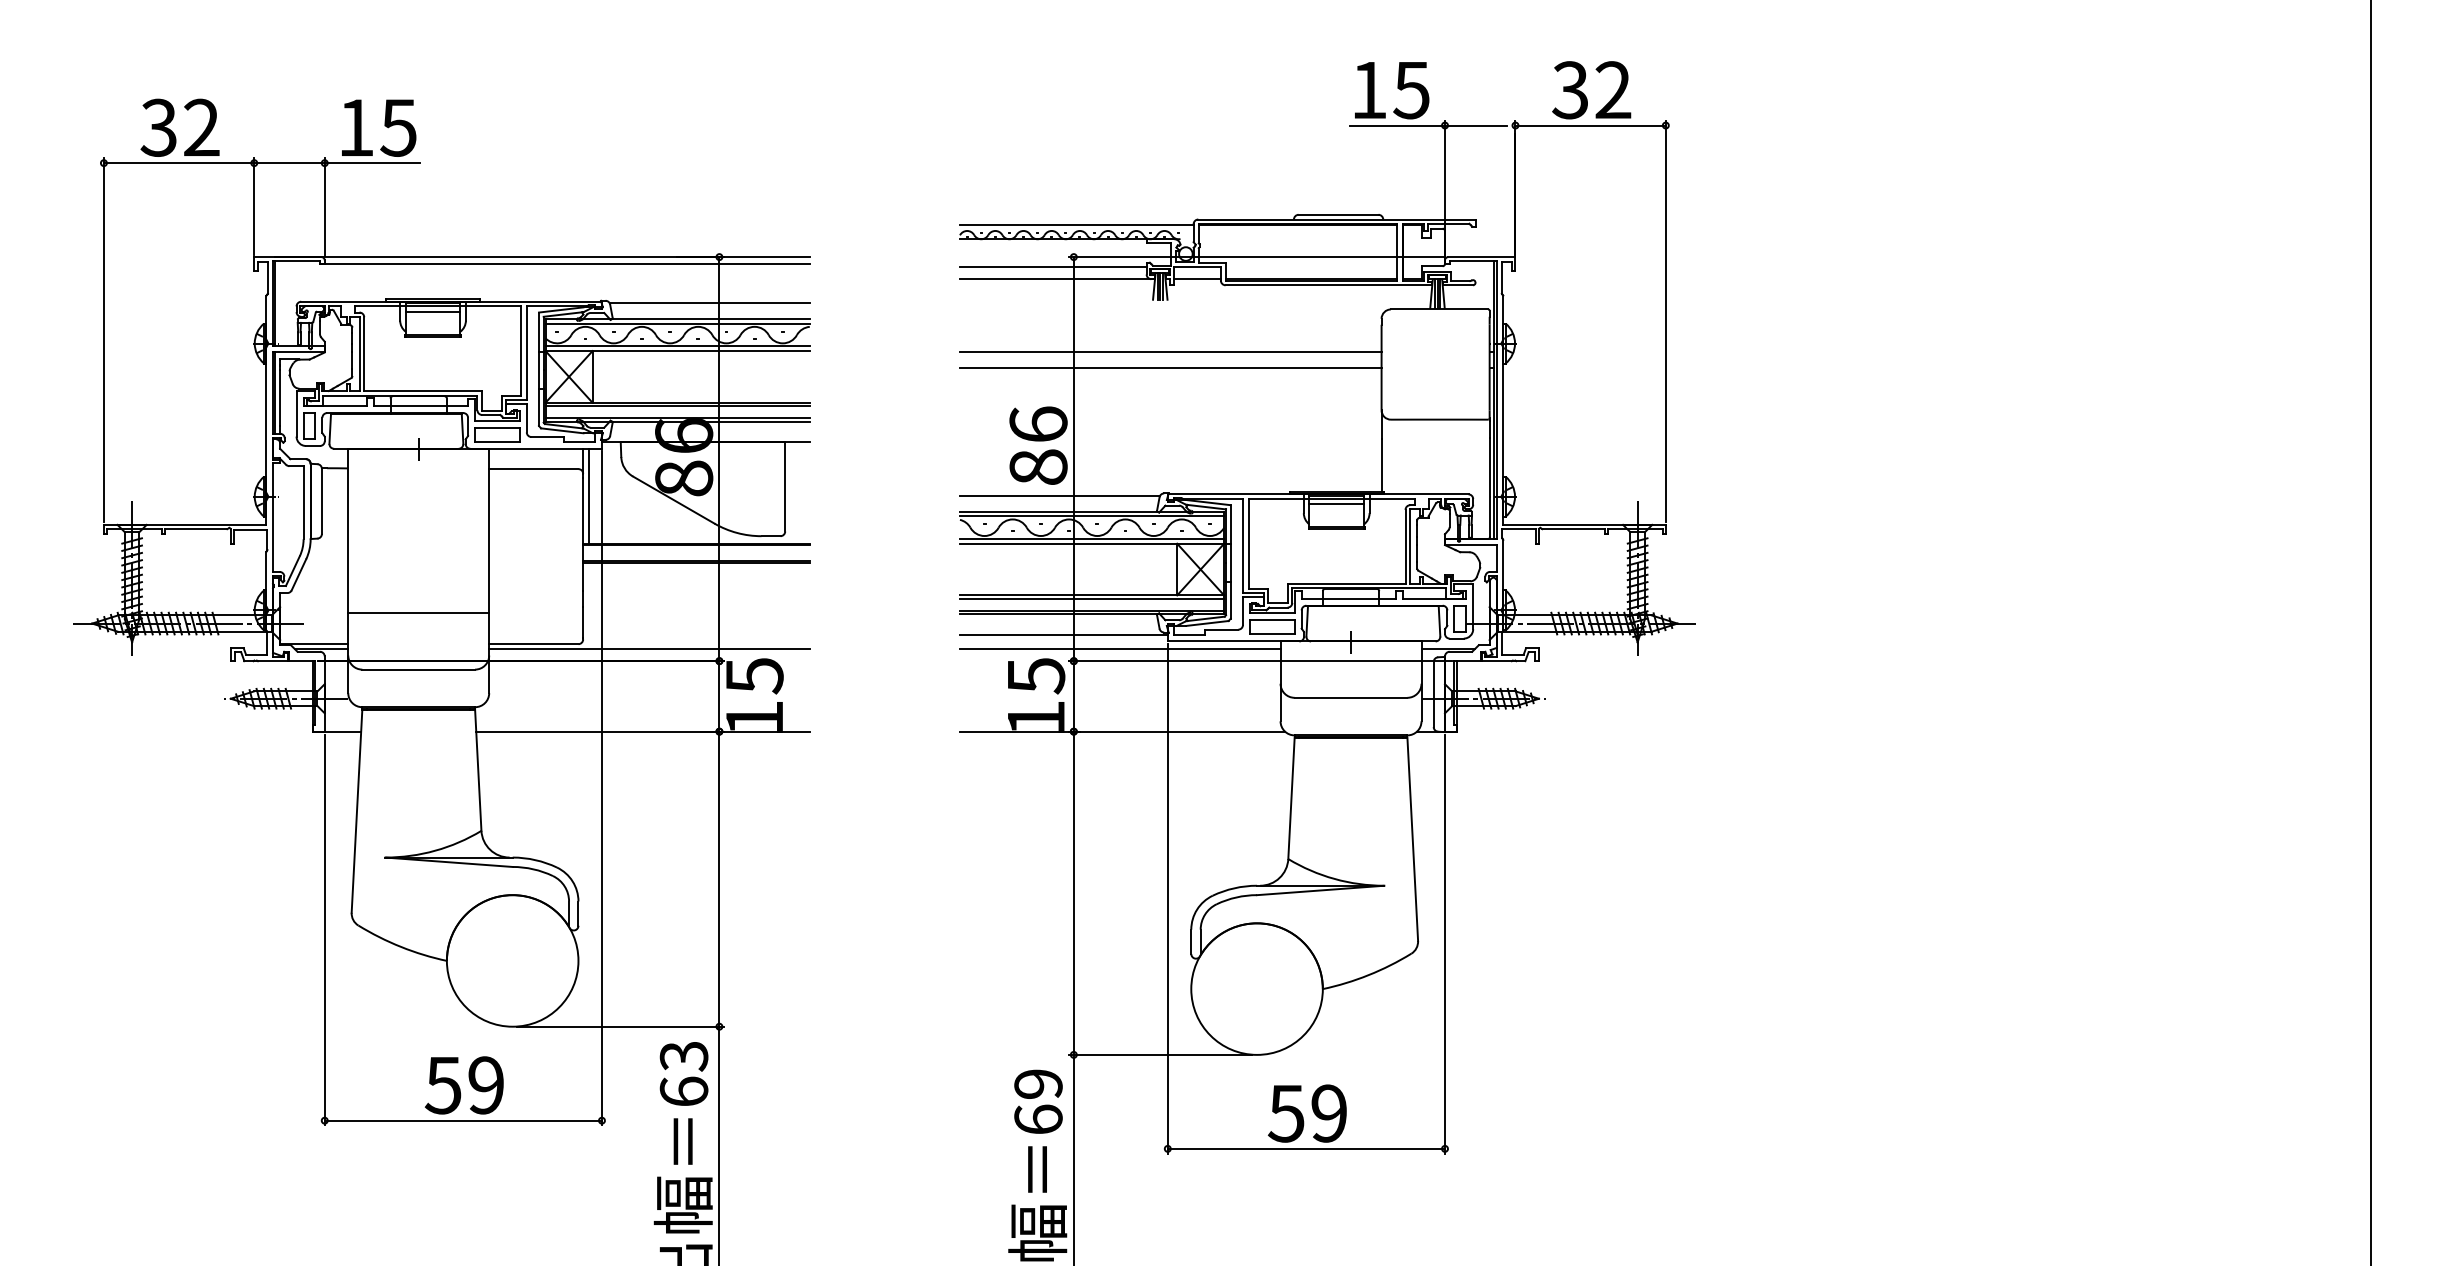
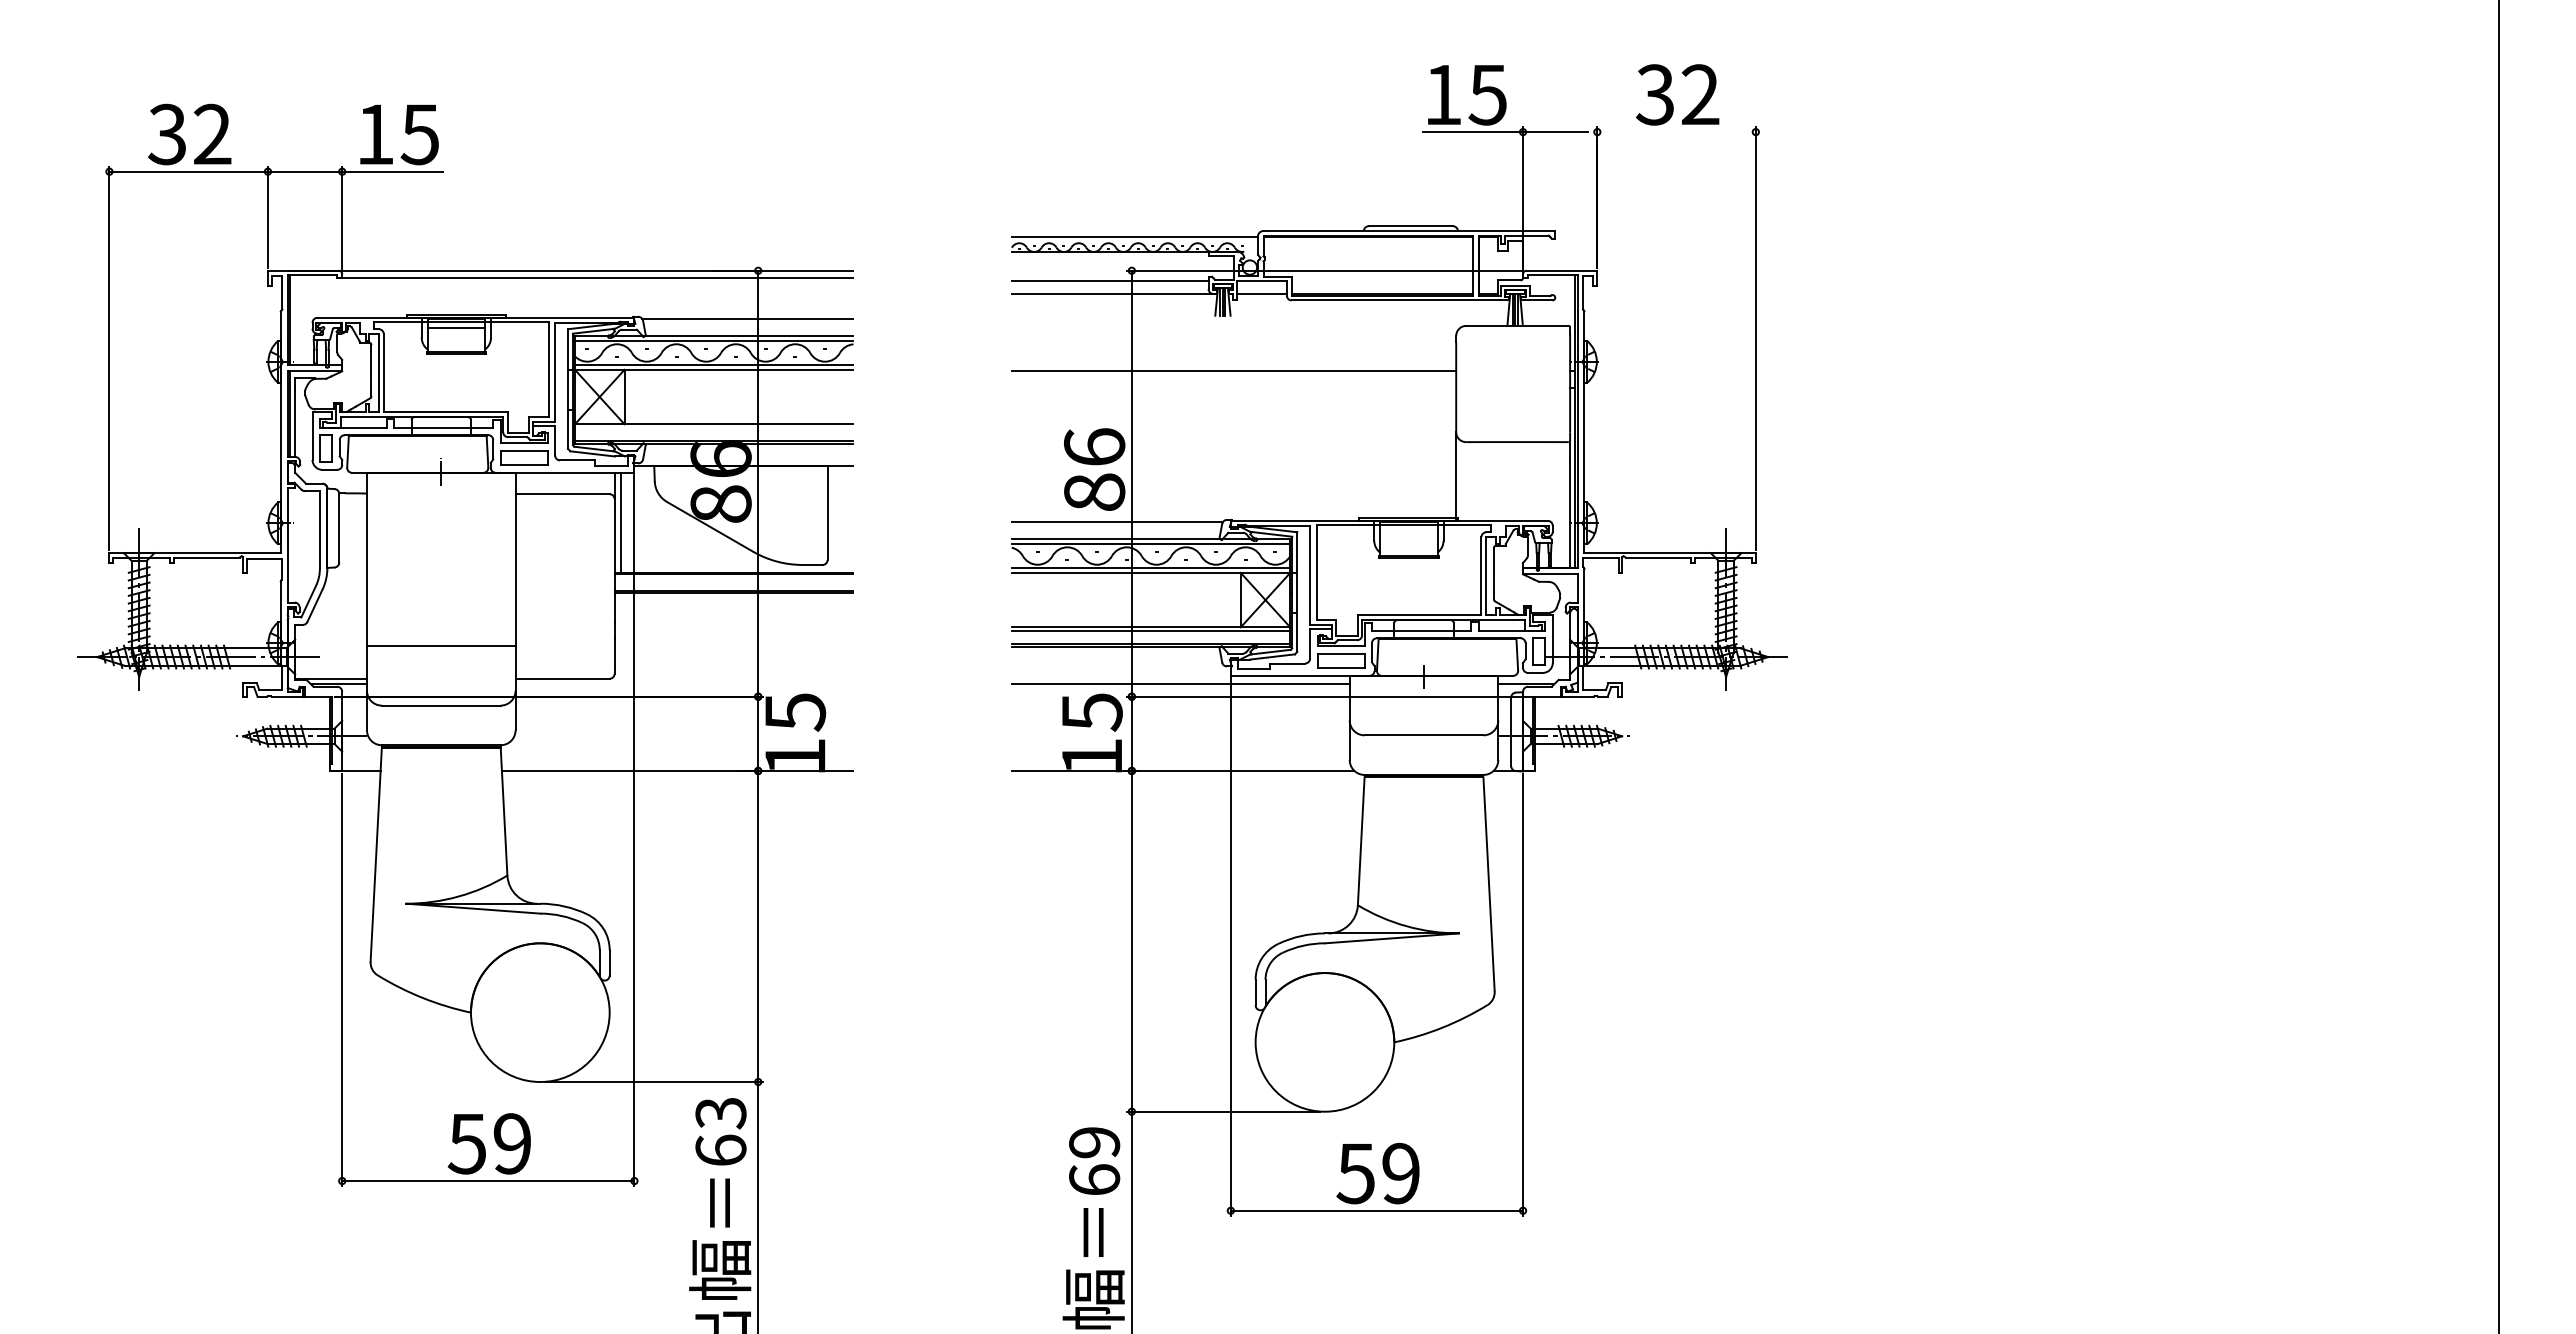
line: (1590, 125) -> (1676, 132), removed
line: (1170, 368) -> (1233, 388), removed
line: (677, 405) -> (714, 427), removed
line: (1336, 504) -> (1408, 531), removed
line: (1063, 634) -> (1120, 668), removed
line: (649, 649) -> (684, 684), removed

